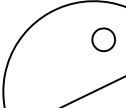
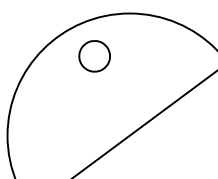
part: (103, 39) -> (94, 56), moved

